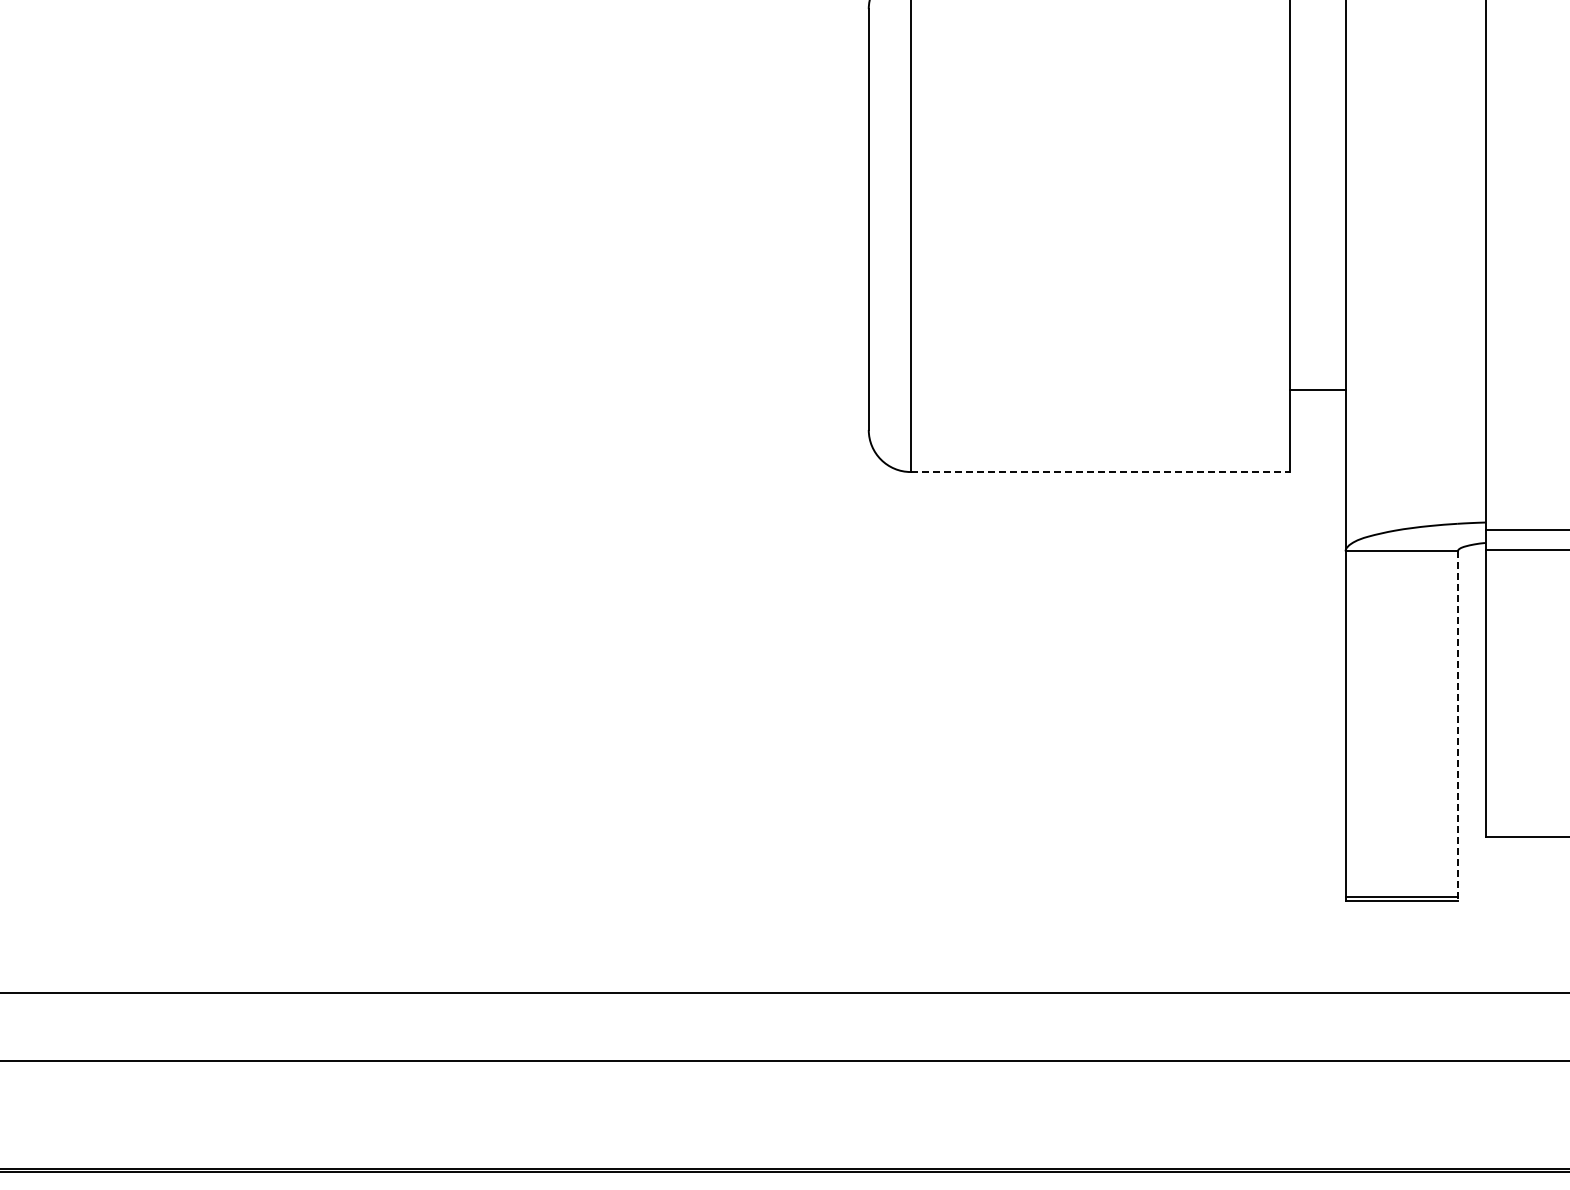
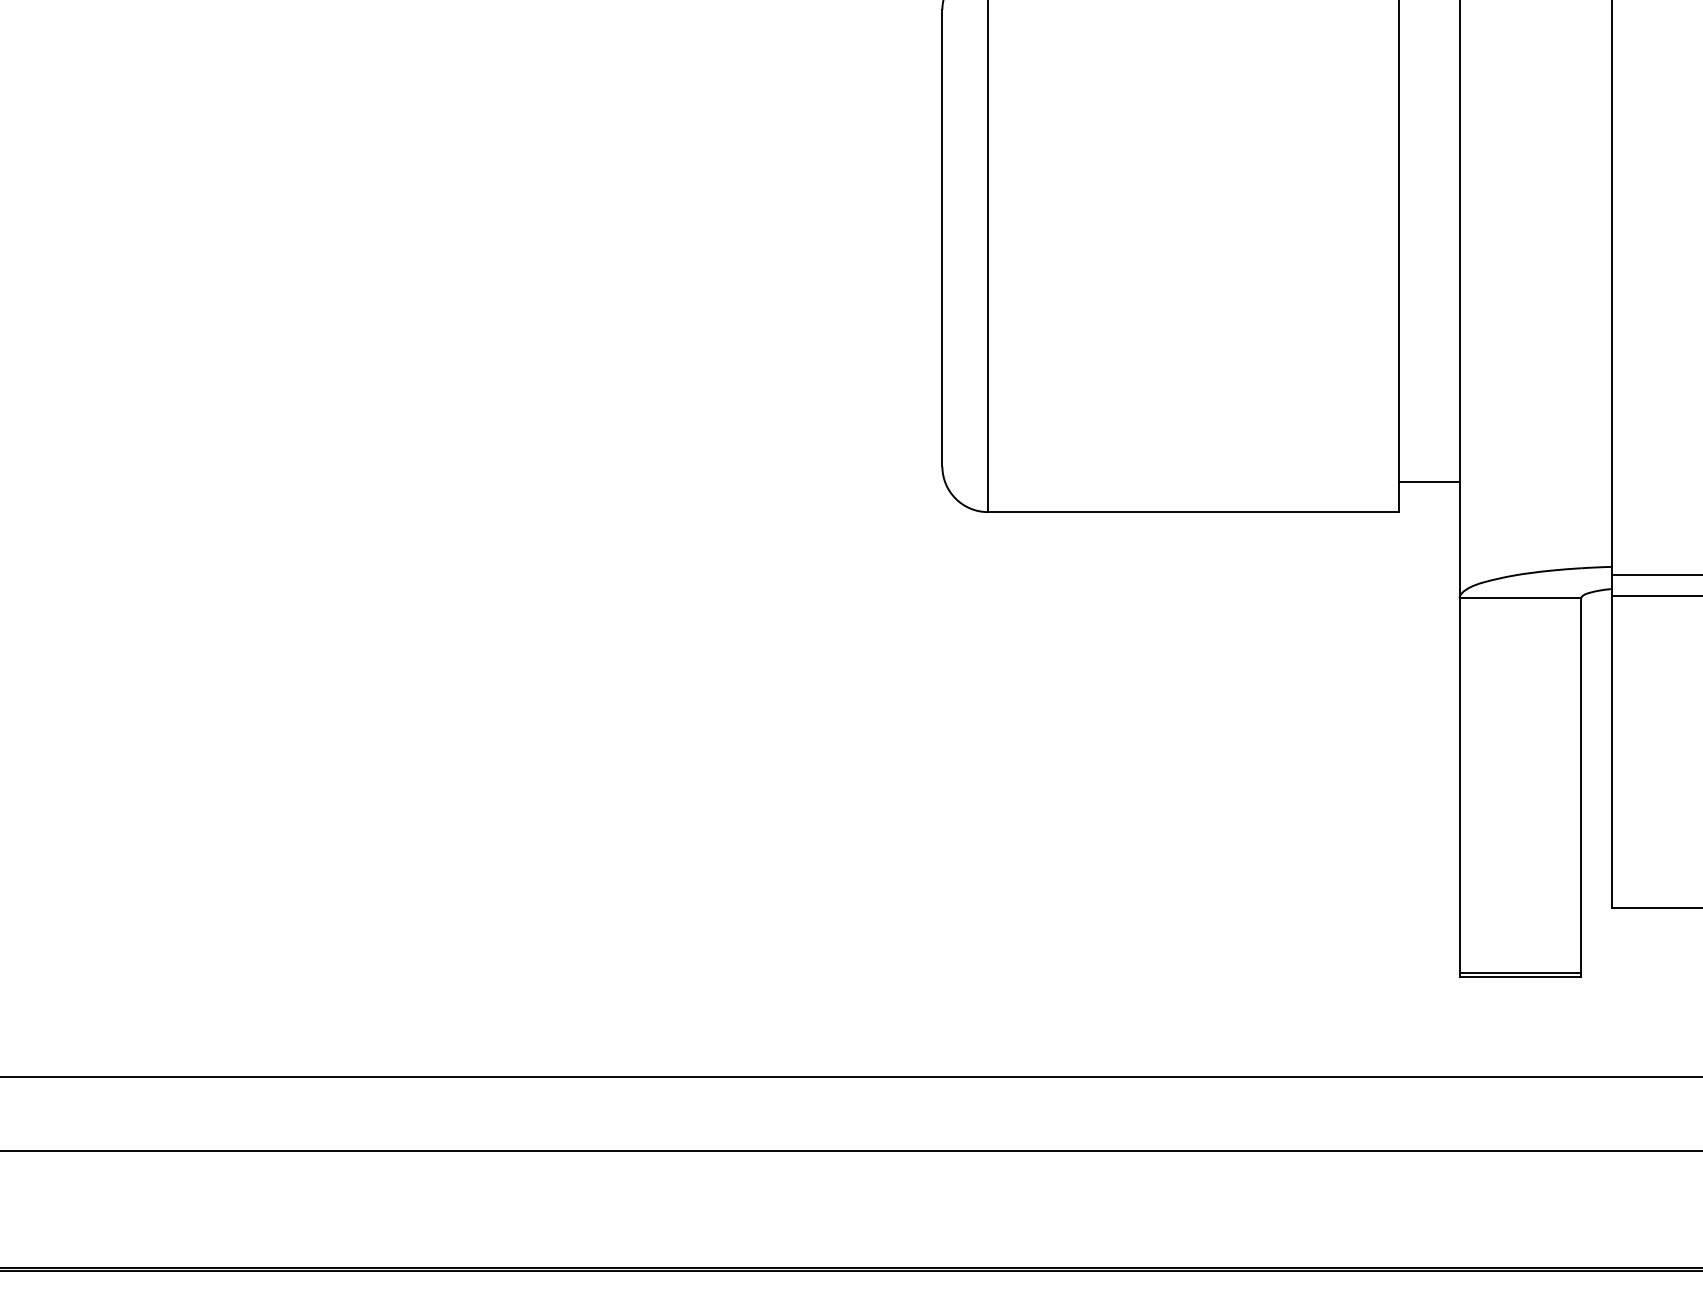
line: (1317, 389) -> (1429, 481), moved
line: (1100, 472) -> (1193, 512), dashed -> solid
line: (1457, 725) -> (1581, 787), dashed -> solid

